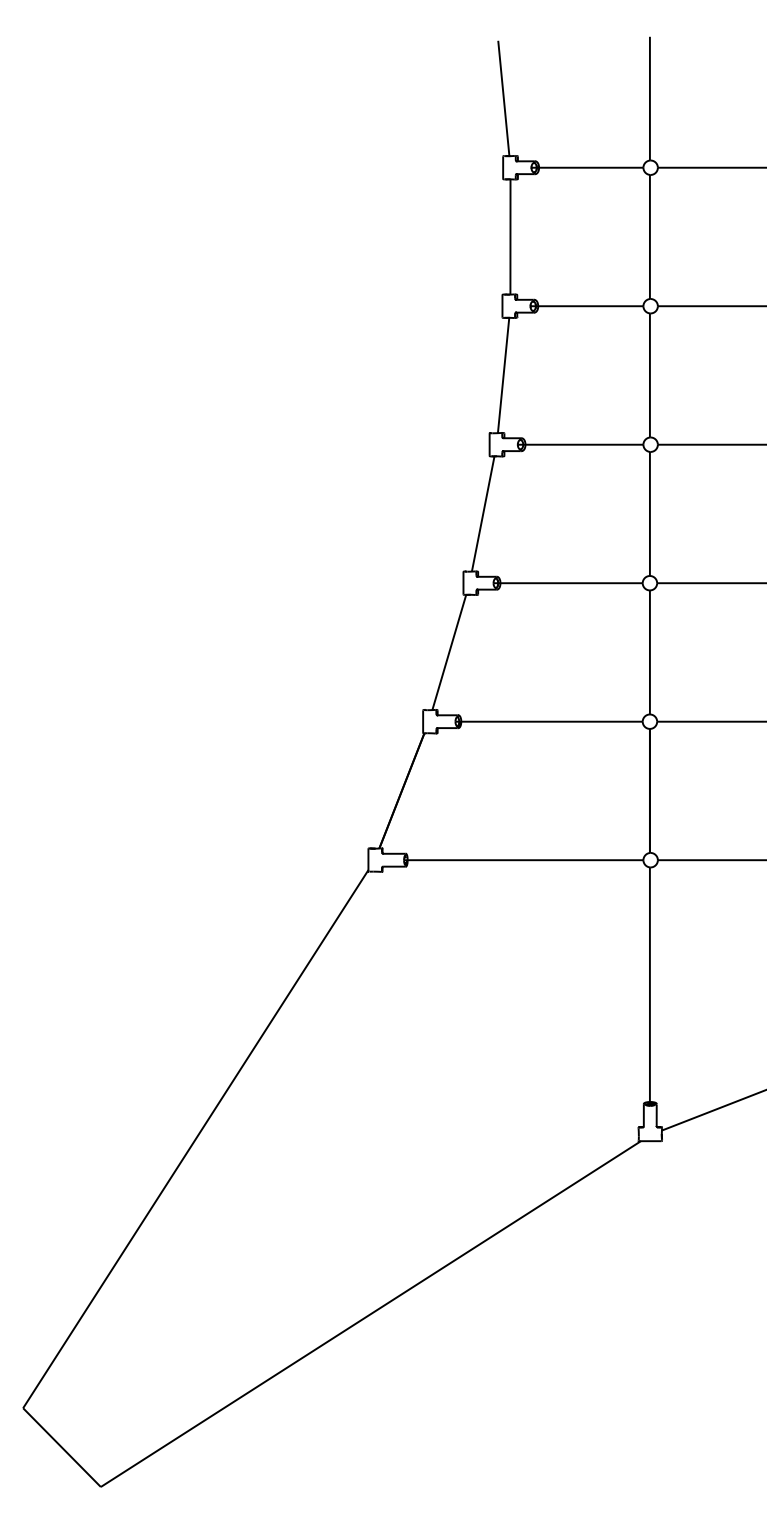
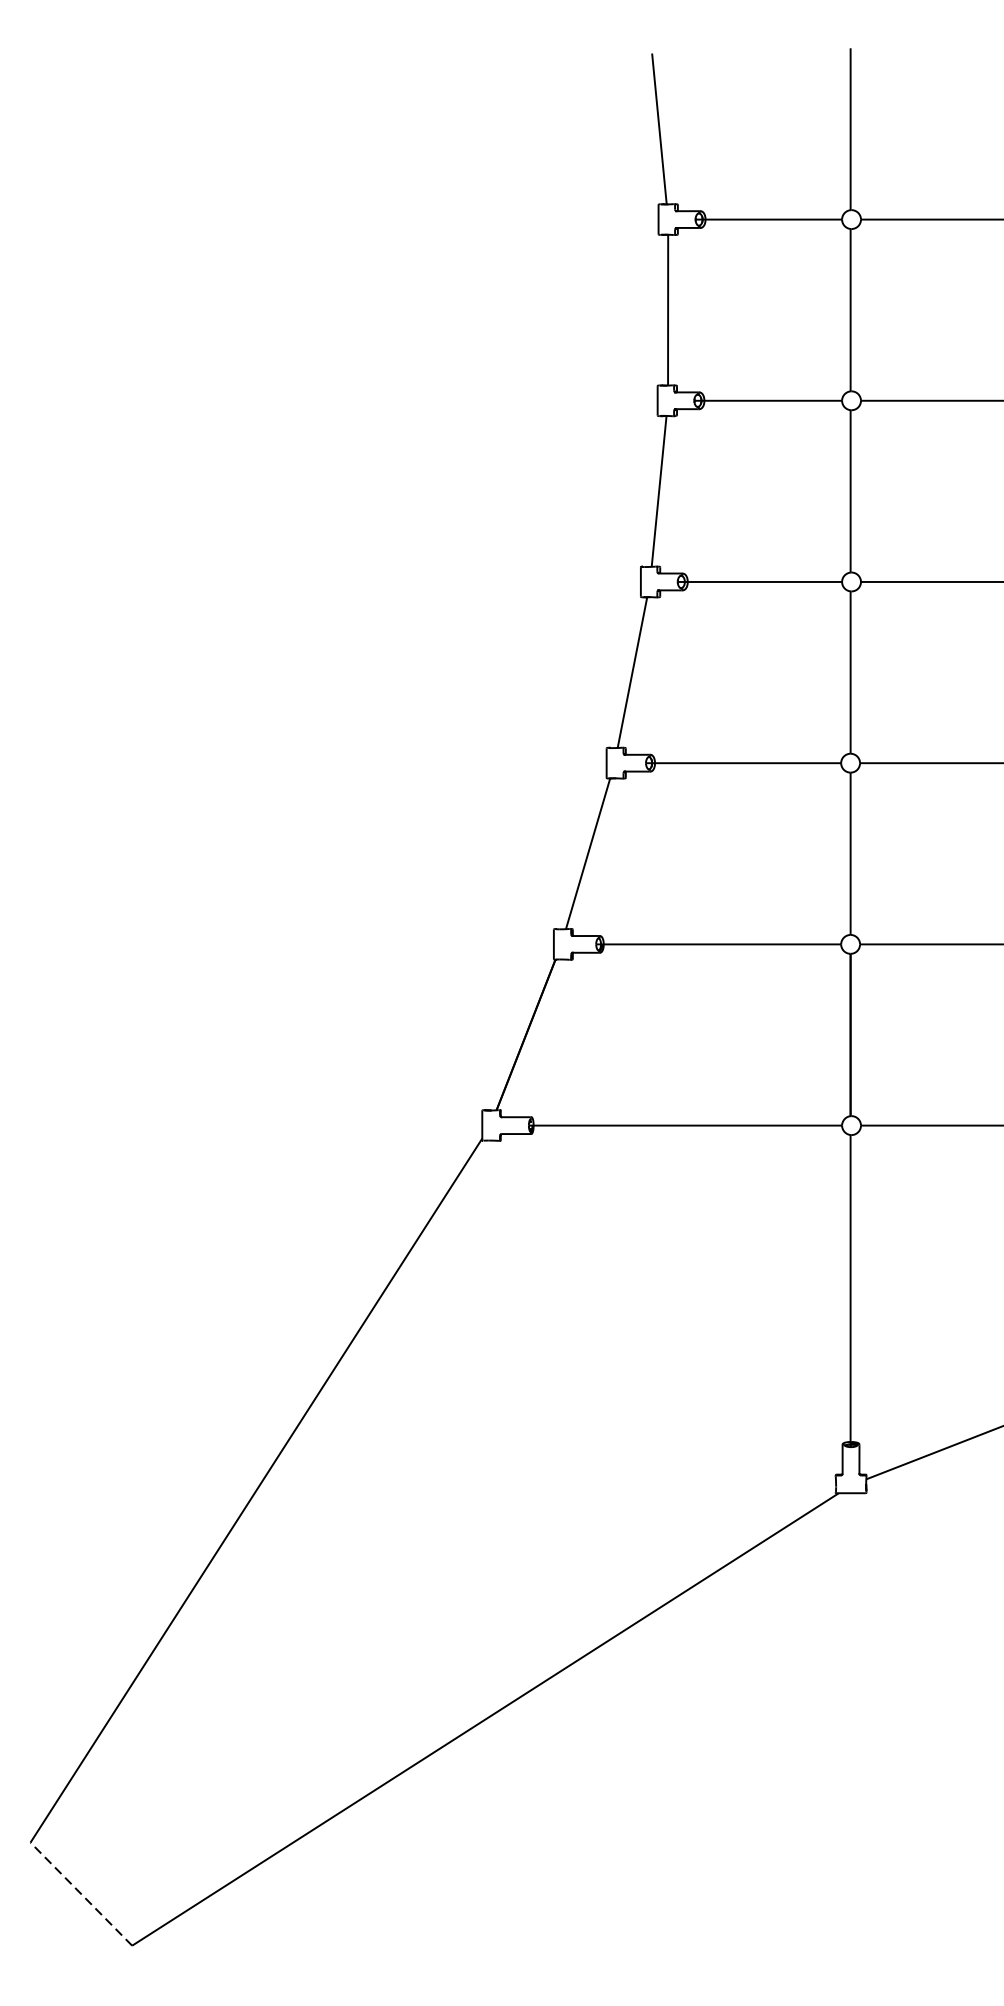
line: (61, 1447) -> (80, 1894), solid -> dashed

